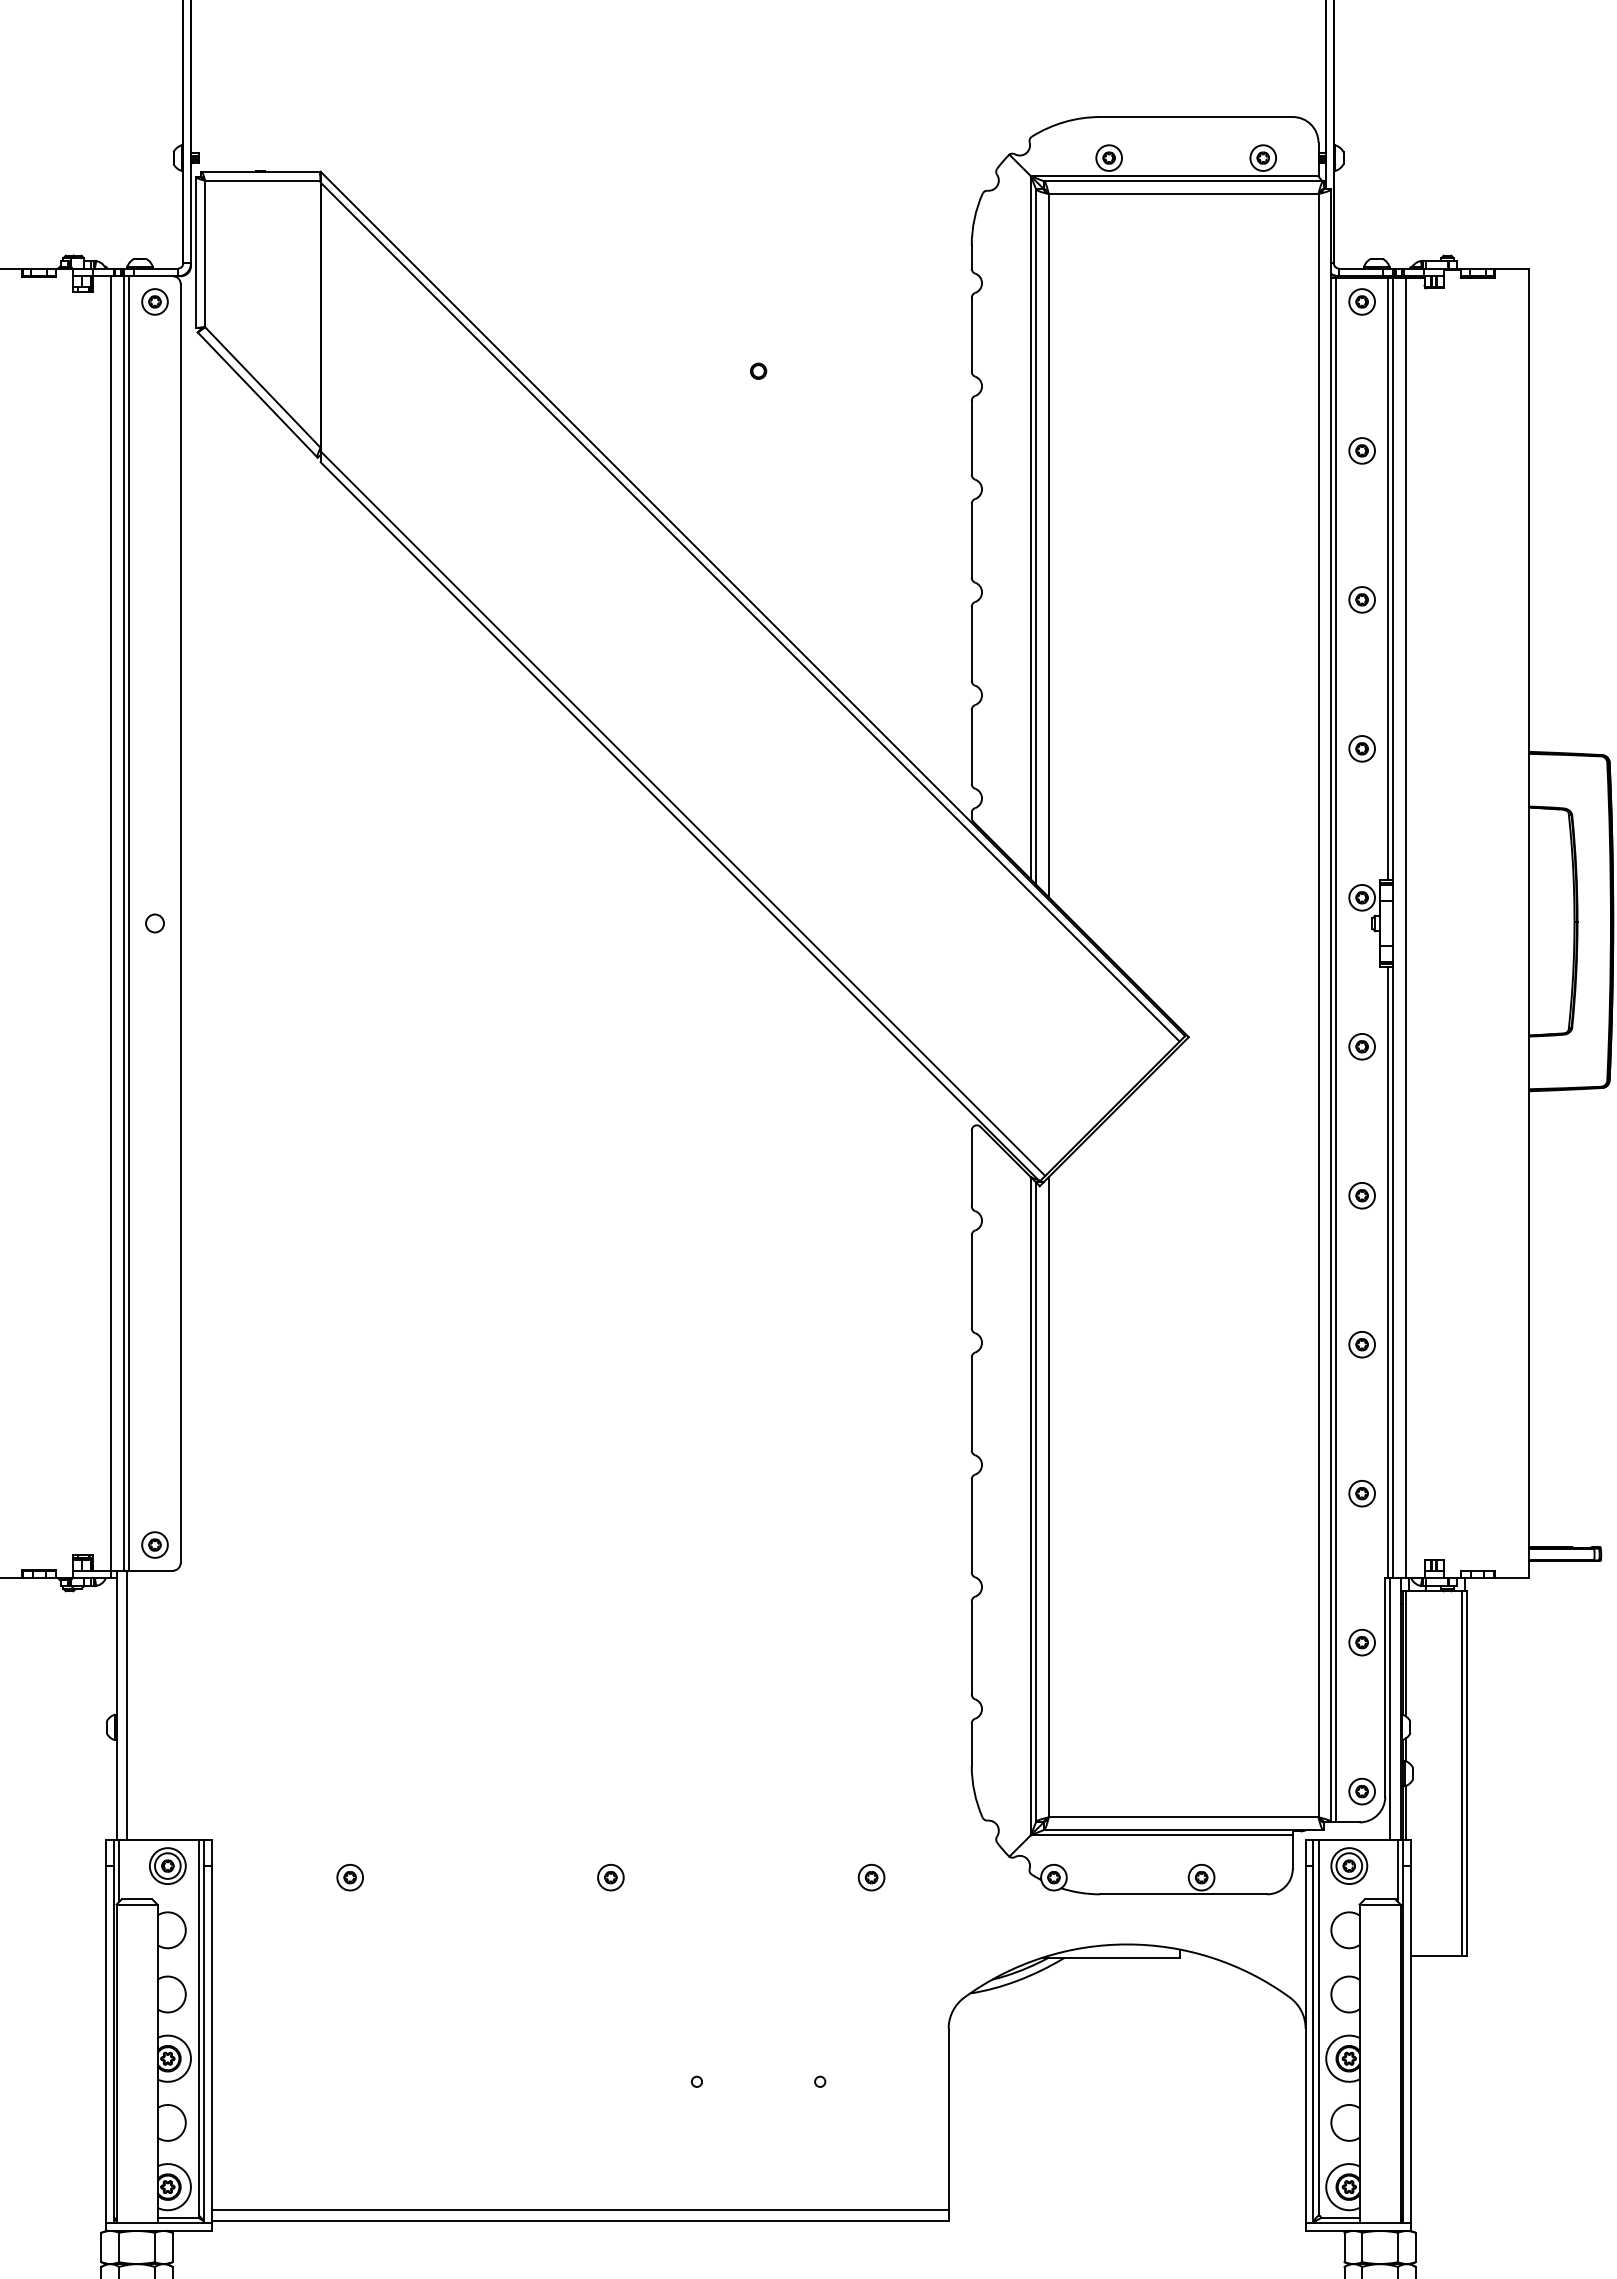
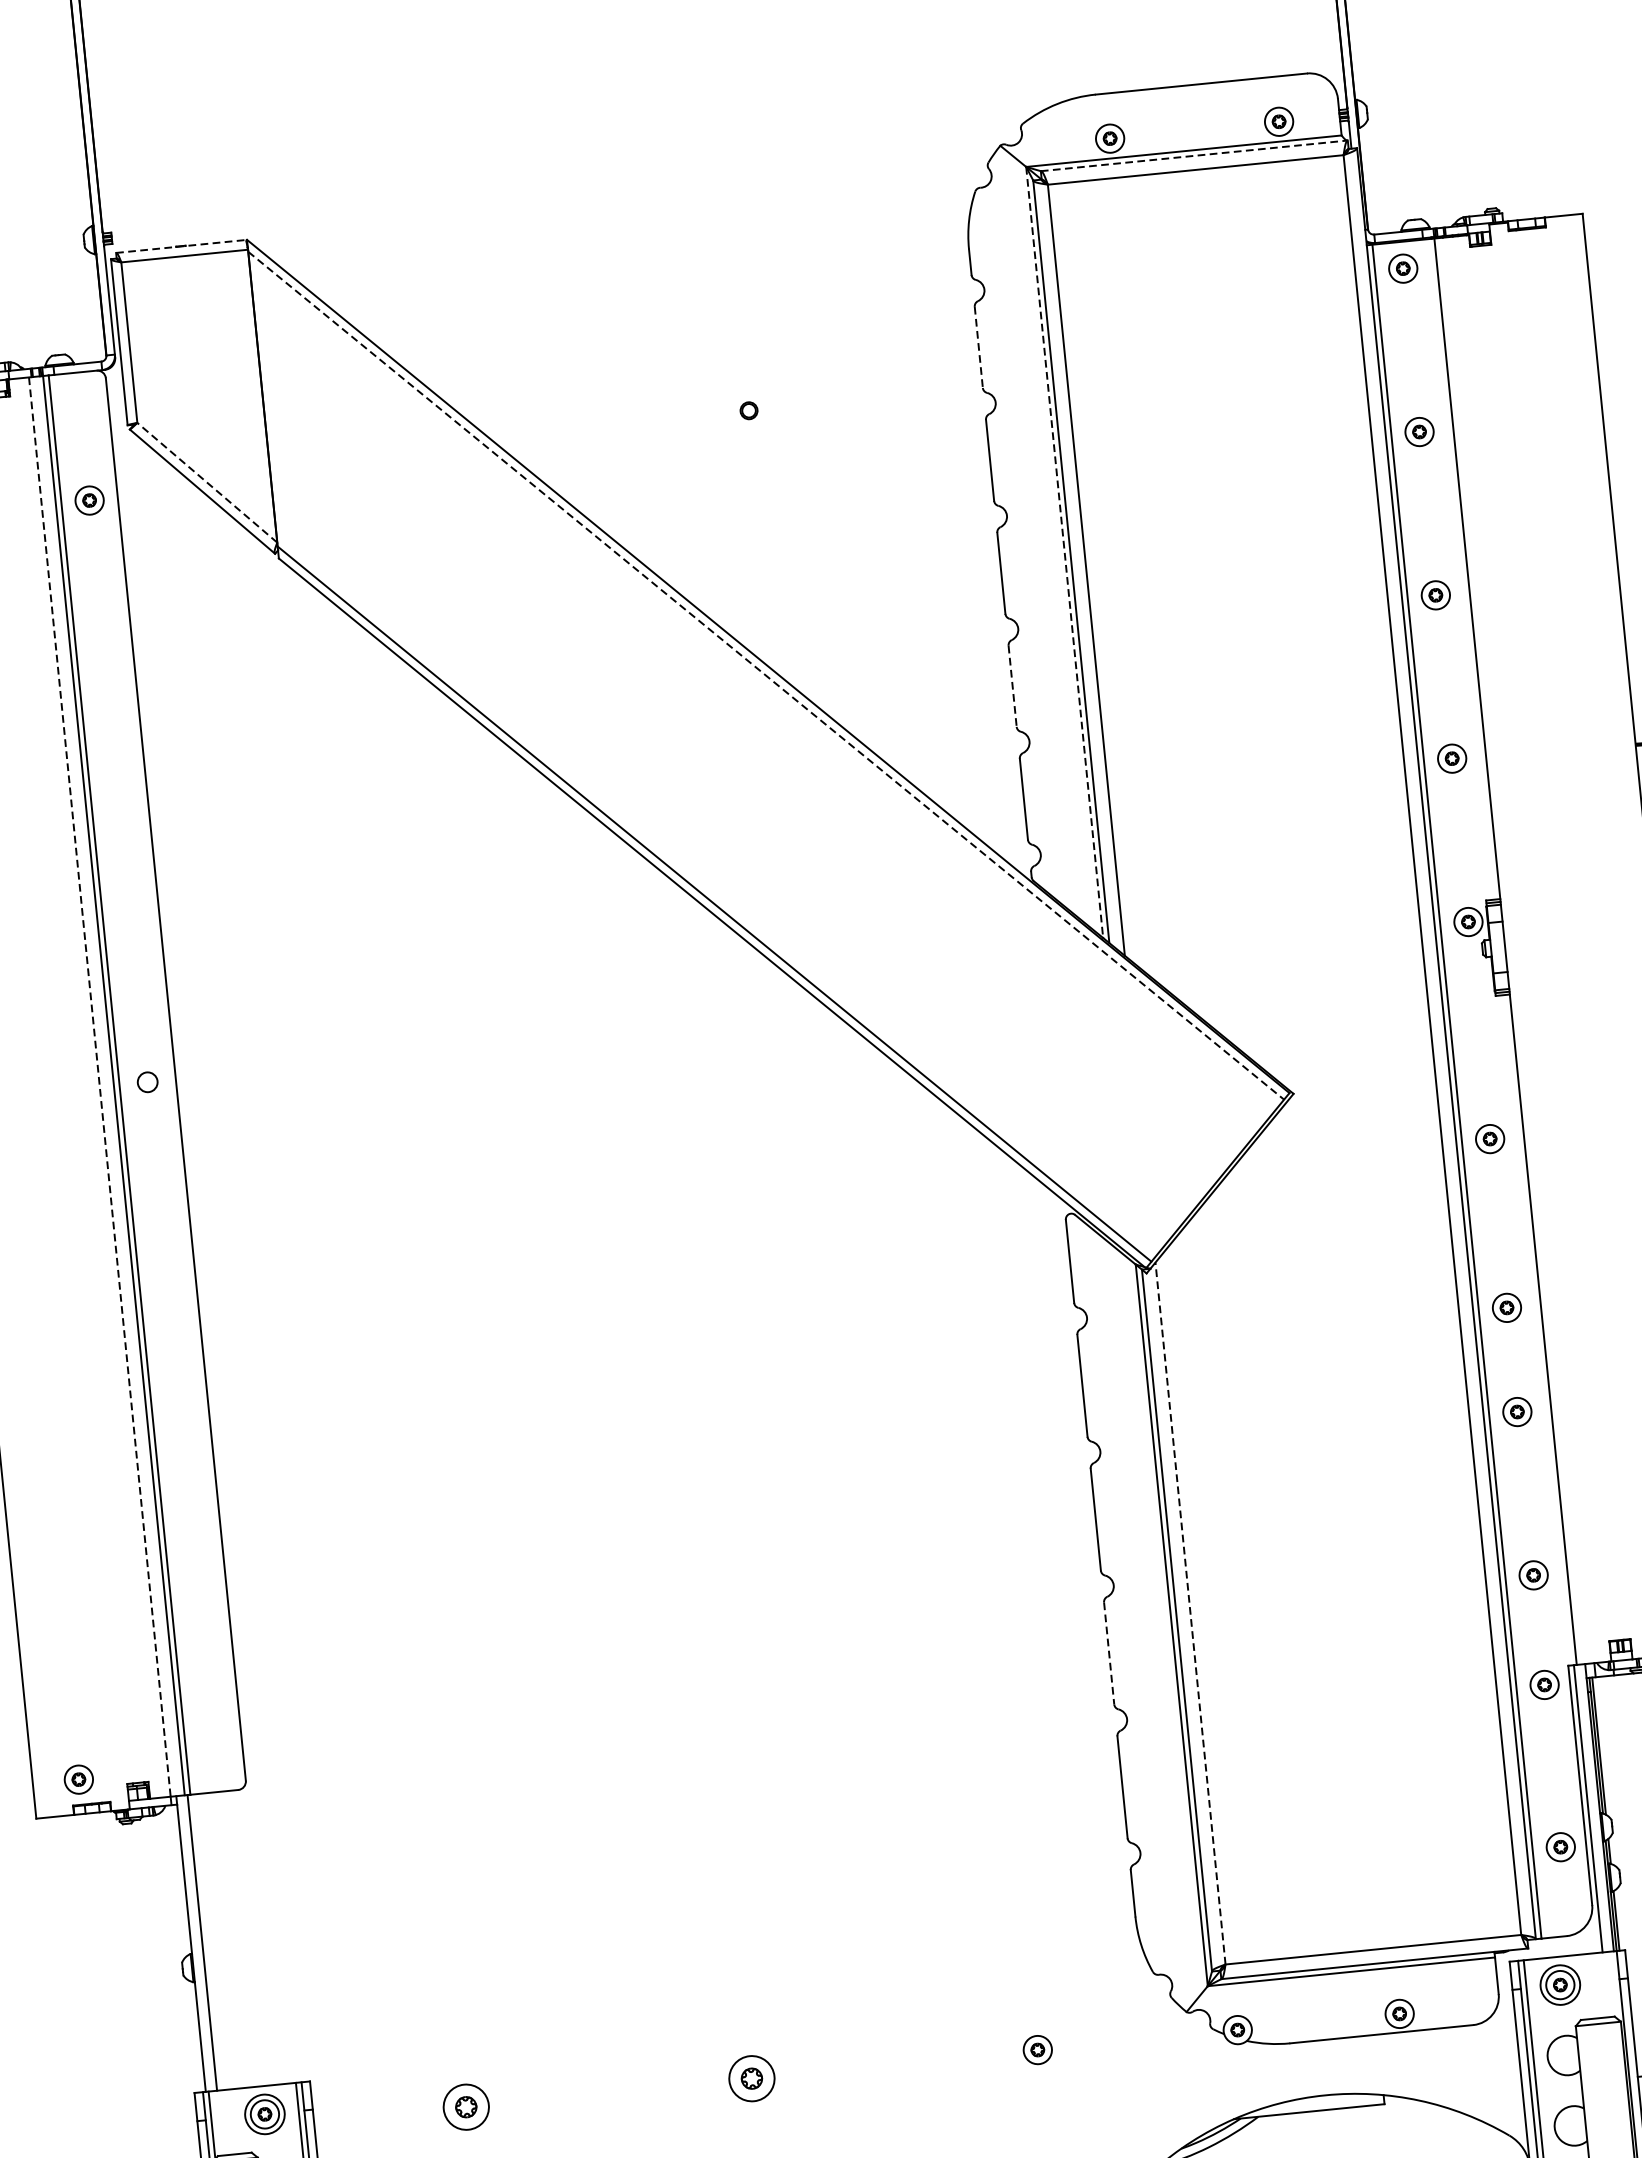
line: (260, 171) -> (181, 246), solid -> dashed
line: (1183, 181) -> (1194, 156), solid -> dashed
part: (154, 301) -> (89, 500), moved
line: (971, 334) -> (978, 347), solid -> dashed
line: (262, 387) -> (206, 482), solid -> dashed
line: (1030, 527) -> (1064, 552), solid -> dashed
line: (1387, 578) -> (1461, 569), removed
line: (750, 612) -> (766, 676), solid -> dashed
line: (971, 643) -> (1012, 685), solid -> dashed
line: (111, 924) -> (100, 1088), solid -> dashed
line: (1405, 927) -> (1519, 949), removed
part: (1361, 1046) -> (1489, 1138), moved
part: (1361, 1195) -> (1506, 1307), moved
line: (1387, 1272) -> (1537, 1330), removed
line: (1048, 1496) -> (1190, 1612), solid -> dashed
line: (971, 1525) -> (1108, 1653), solid -> dashed
part: (154, 1544) -> (78, 1779), moved
part: (1361, 1642) -> (1543, 1684), moved
part: (1361, 1791) -> (1560, 1847), moved
line: (1398, 1871) -> (1614, 1985), removed
part: (349, 1877) -> (465, 2107), size x1.6
part: (610, 1877) -> (751, 2078), size x1.6

